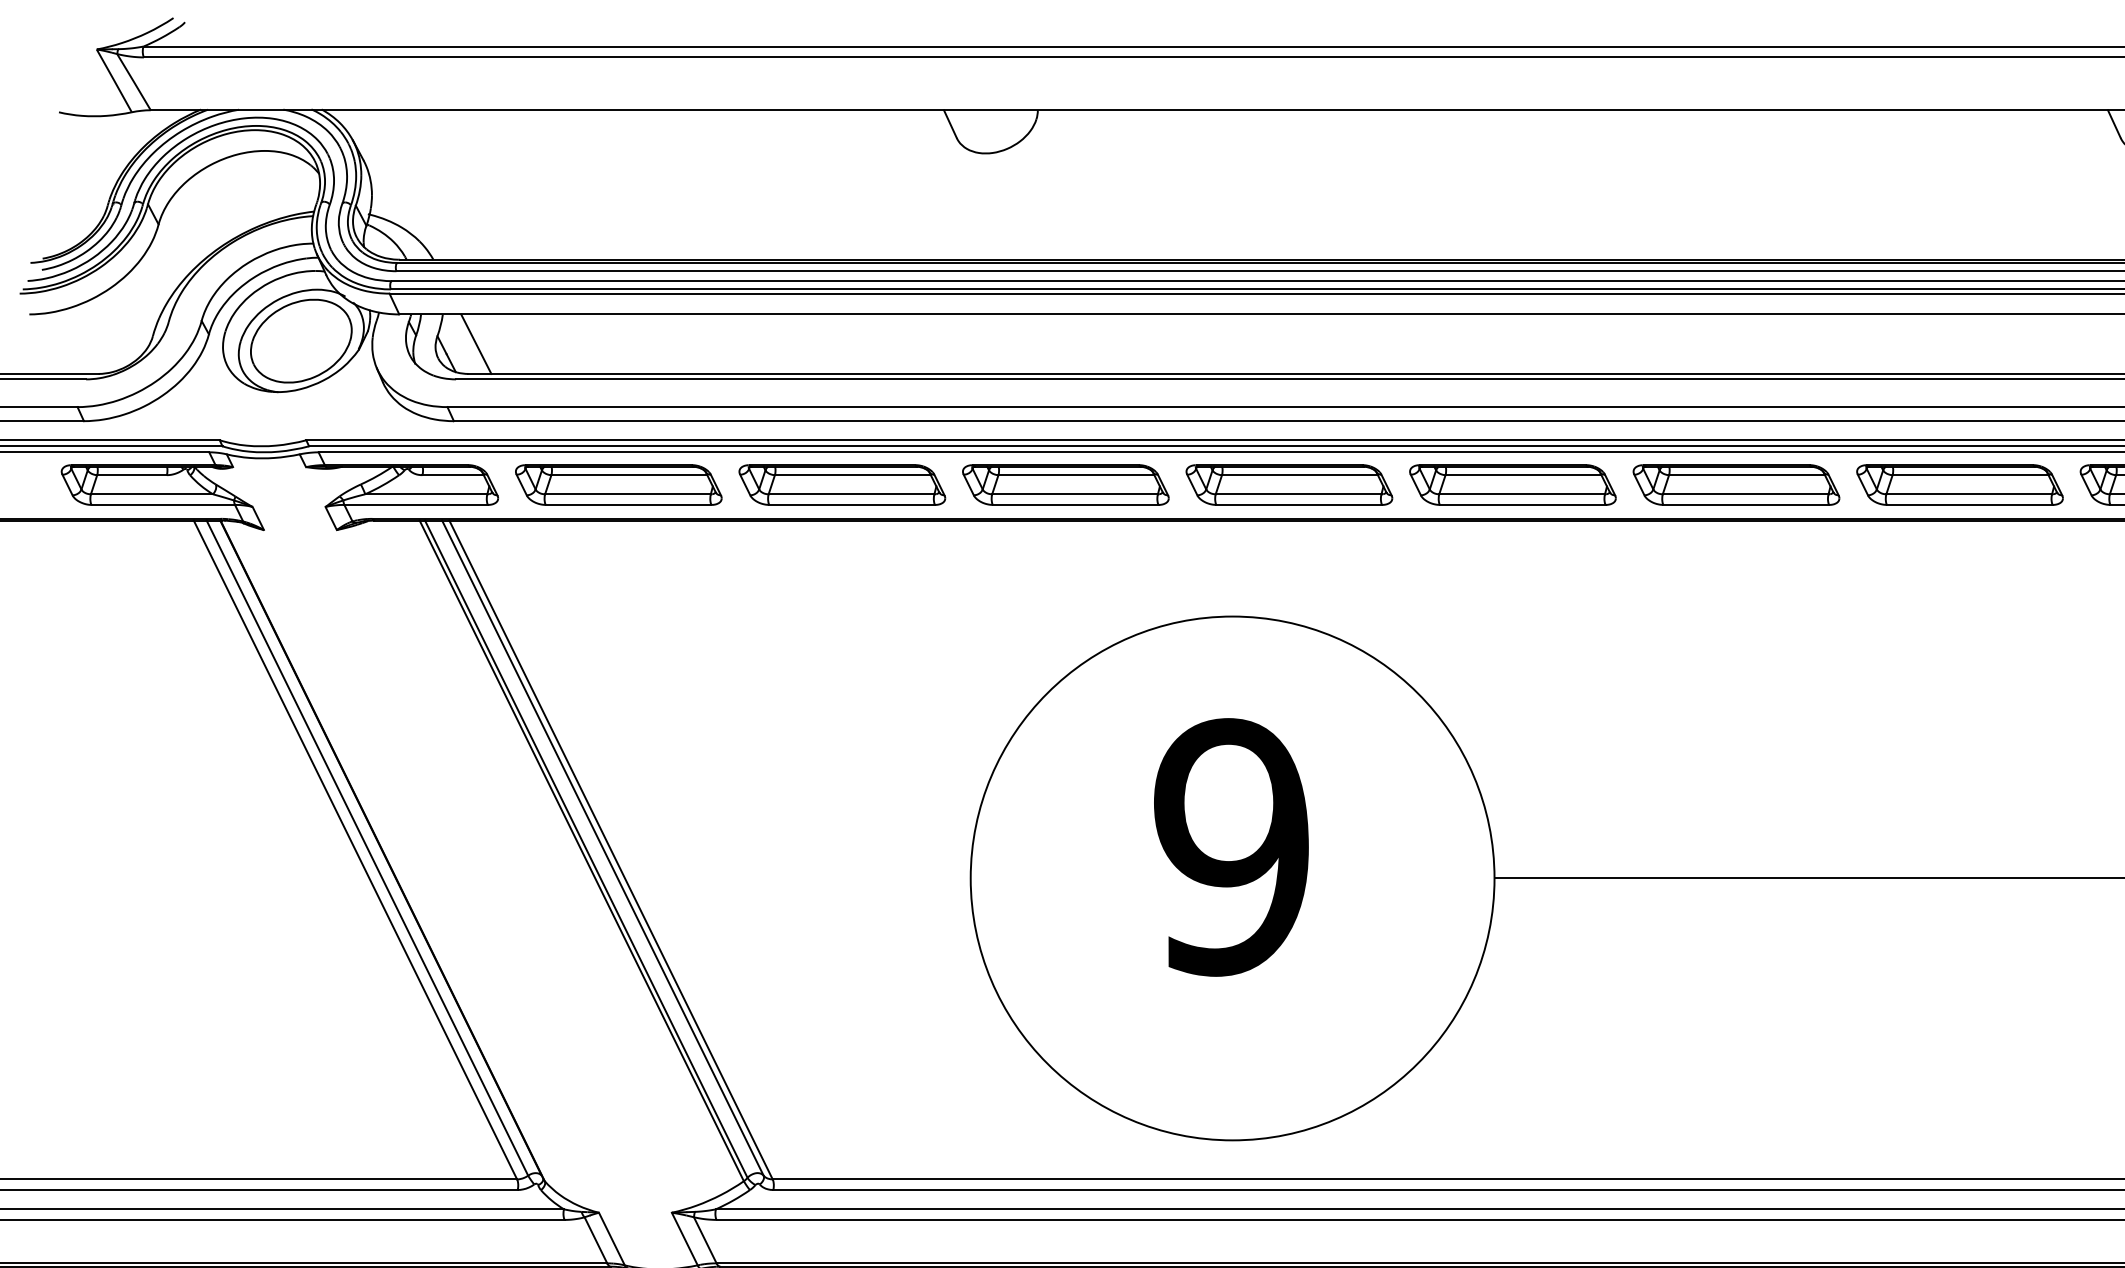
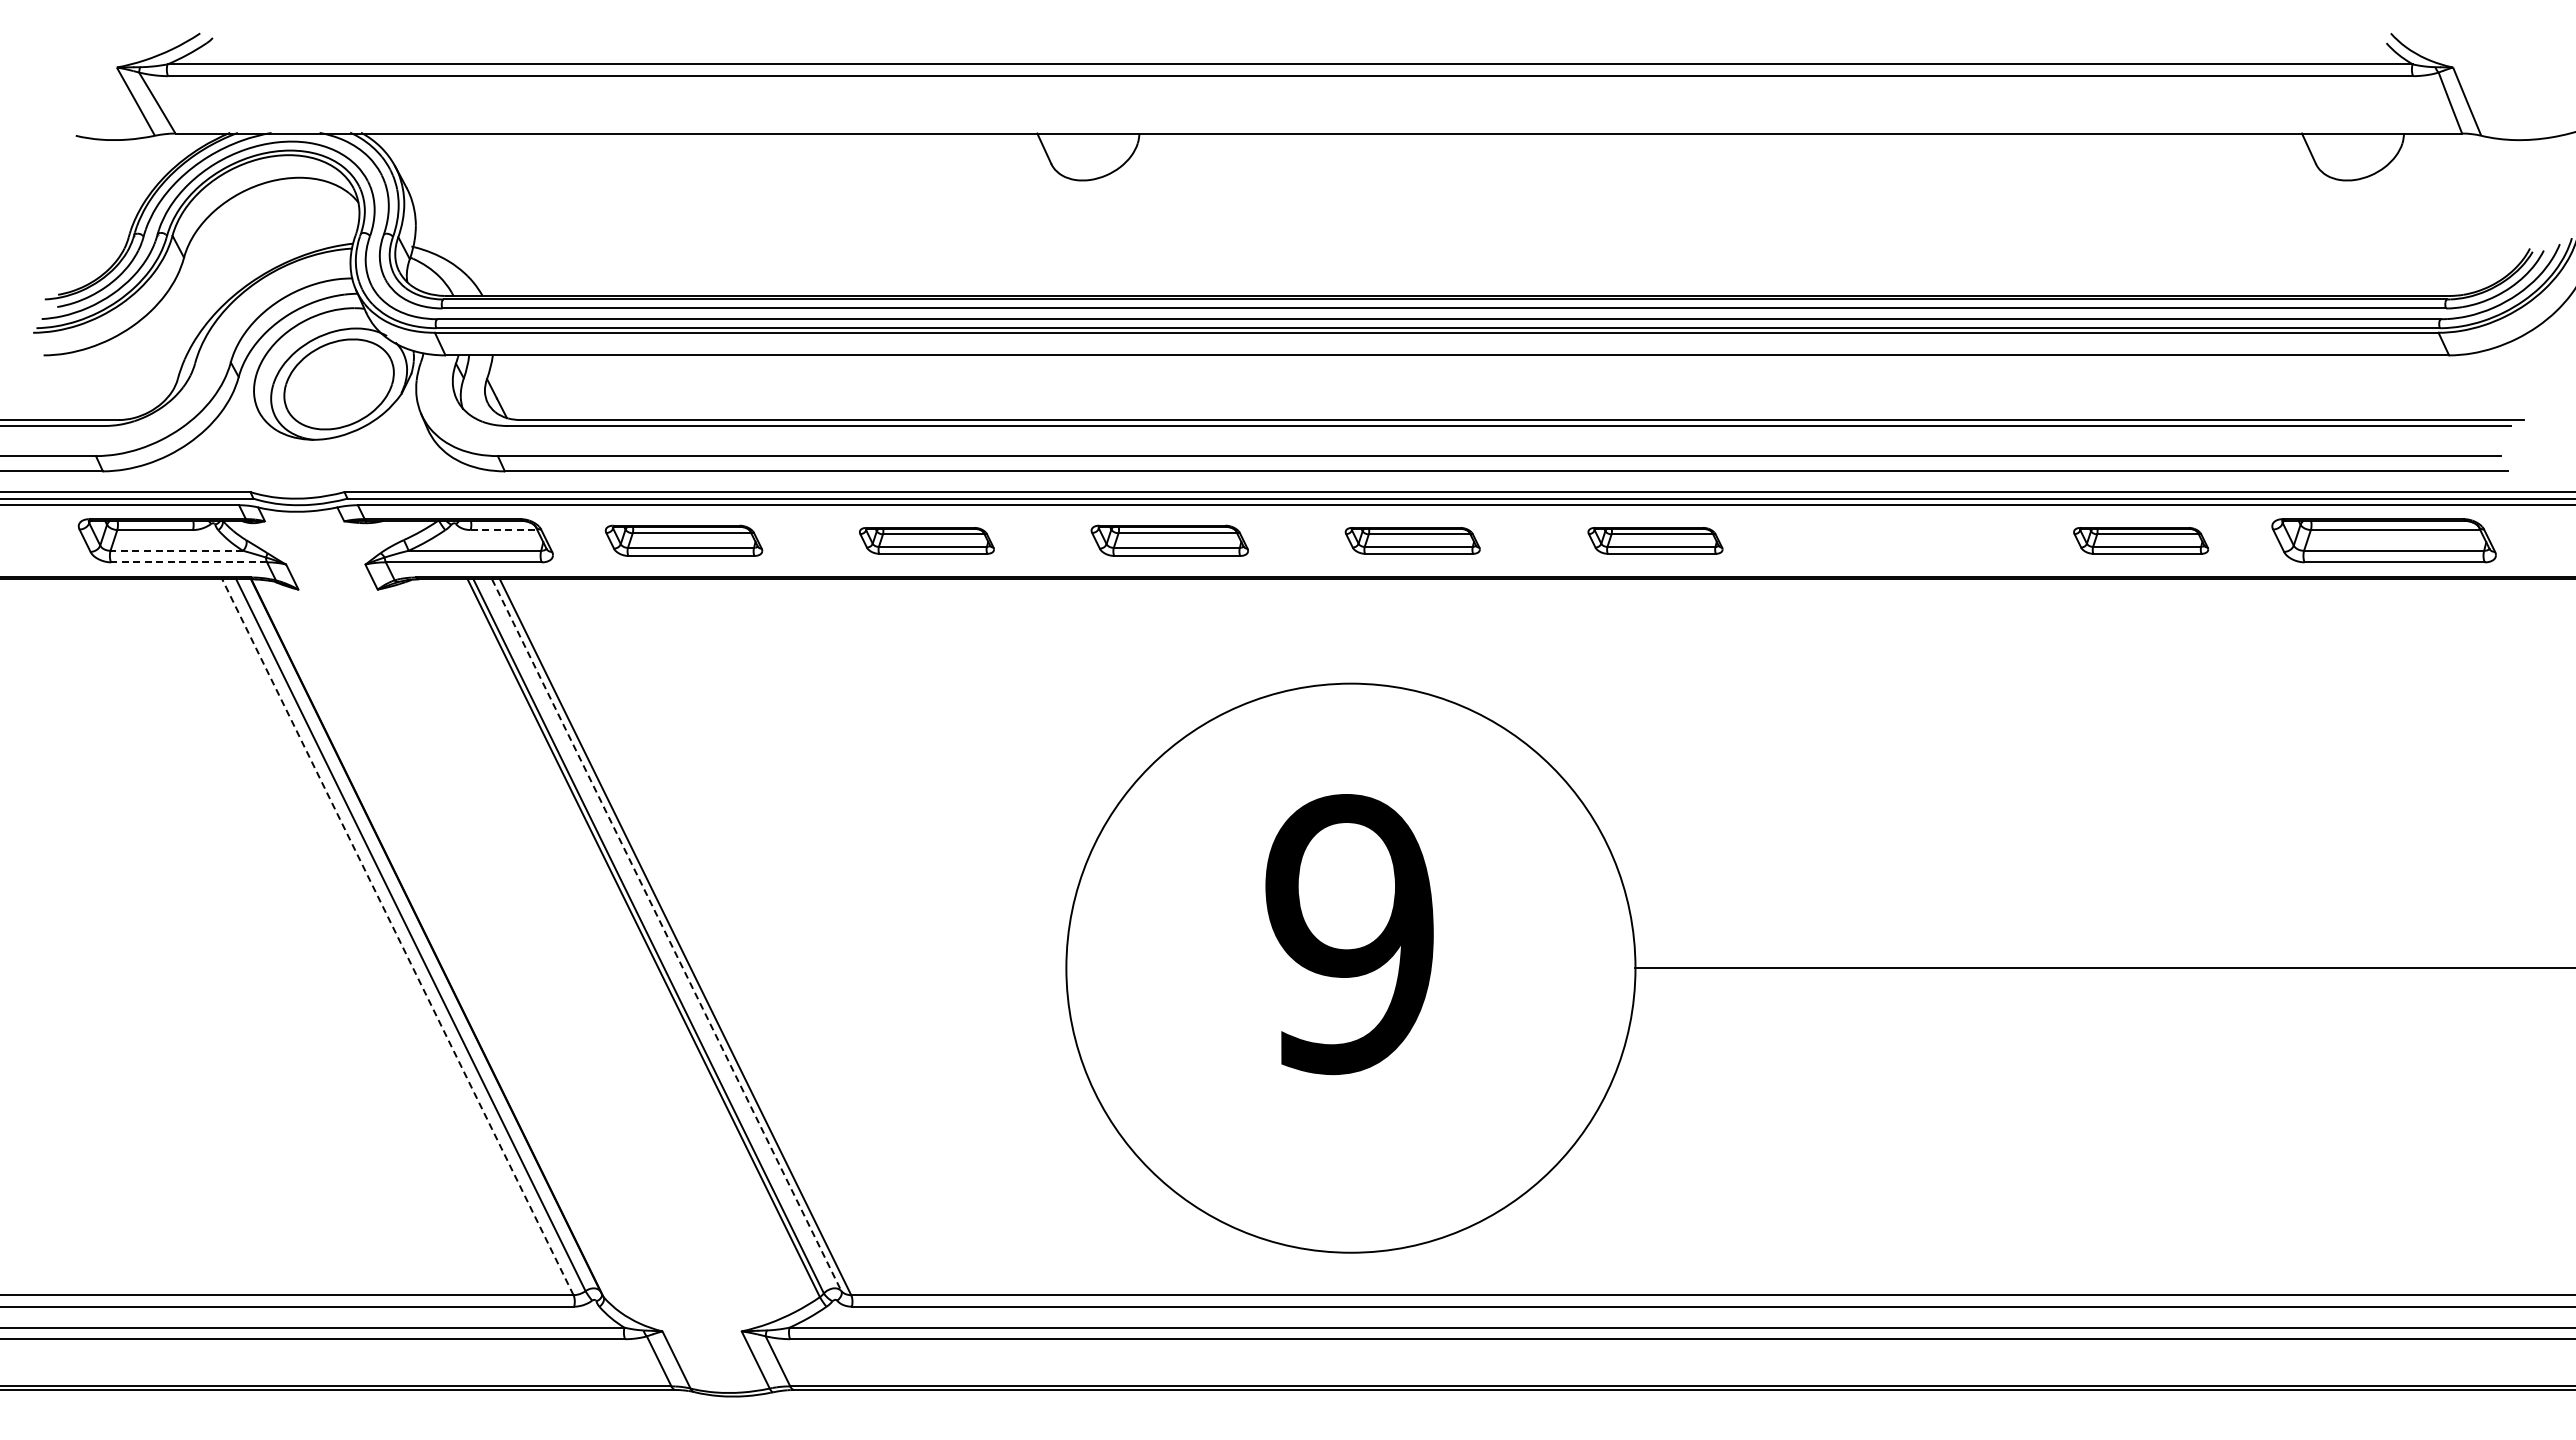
line: (475, 343) -> (528, 387), removed
line: (453, 475) -> (504, 530), solid -> dashed
part: (618, 484) -> (683, 540), size x0.7
part: (841, 484) -> (926, 540), size x0.6
part: (1065, 484) -> (1169, 540), size x0.7
part: (1289, 484) -> (1412, 540), size x0.6
part: (1512, 484) -> (1655, 540), size x0.6
part: (1736, 484) -> (1898, 540), removed
part: (1959, 484) -> (2140, 540), size x0.6
line: (151, 494) -> (176, 550), solid -> dashed
line: (163, 505) -> (189, 562), solid -> dashed
line: (602, 848) -> (666, 935), solid -> dashed
line: (355, 850) -> (397, 937), solid -> dashed

